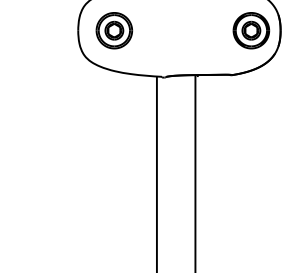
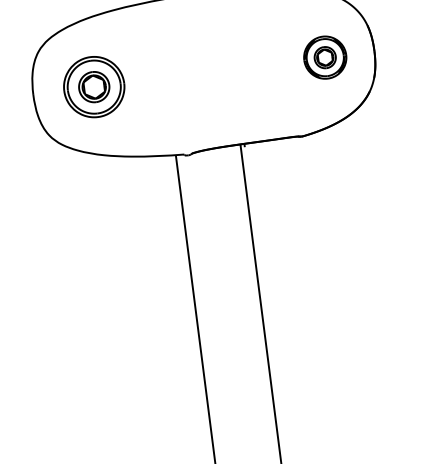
part: (251, 30) -> (325, 57), size x0.7

